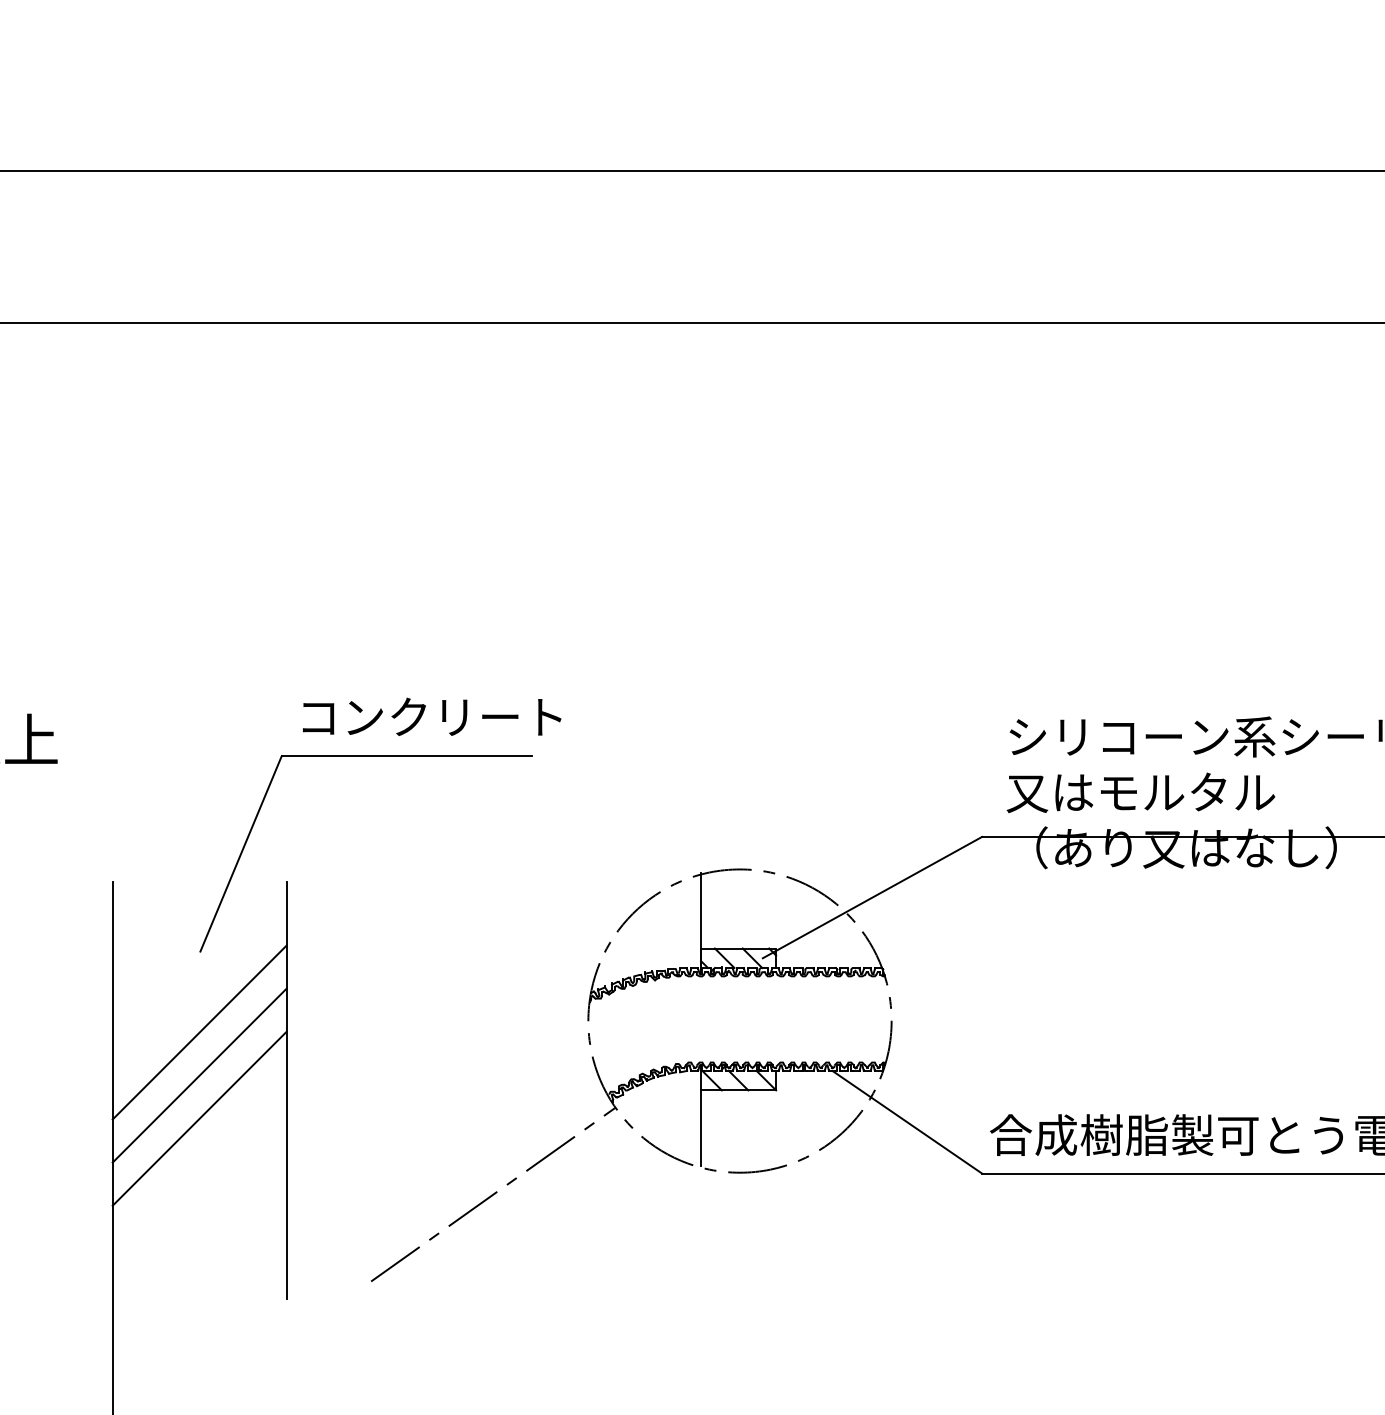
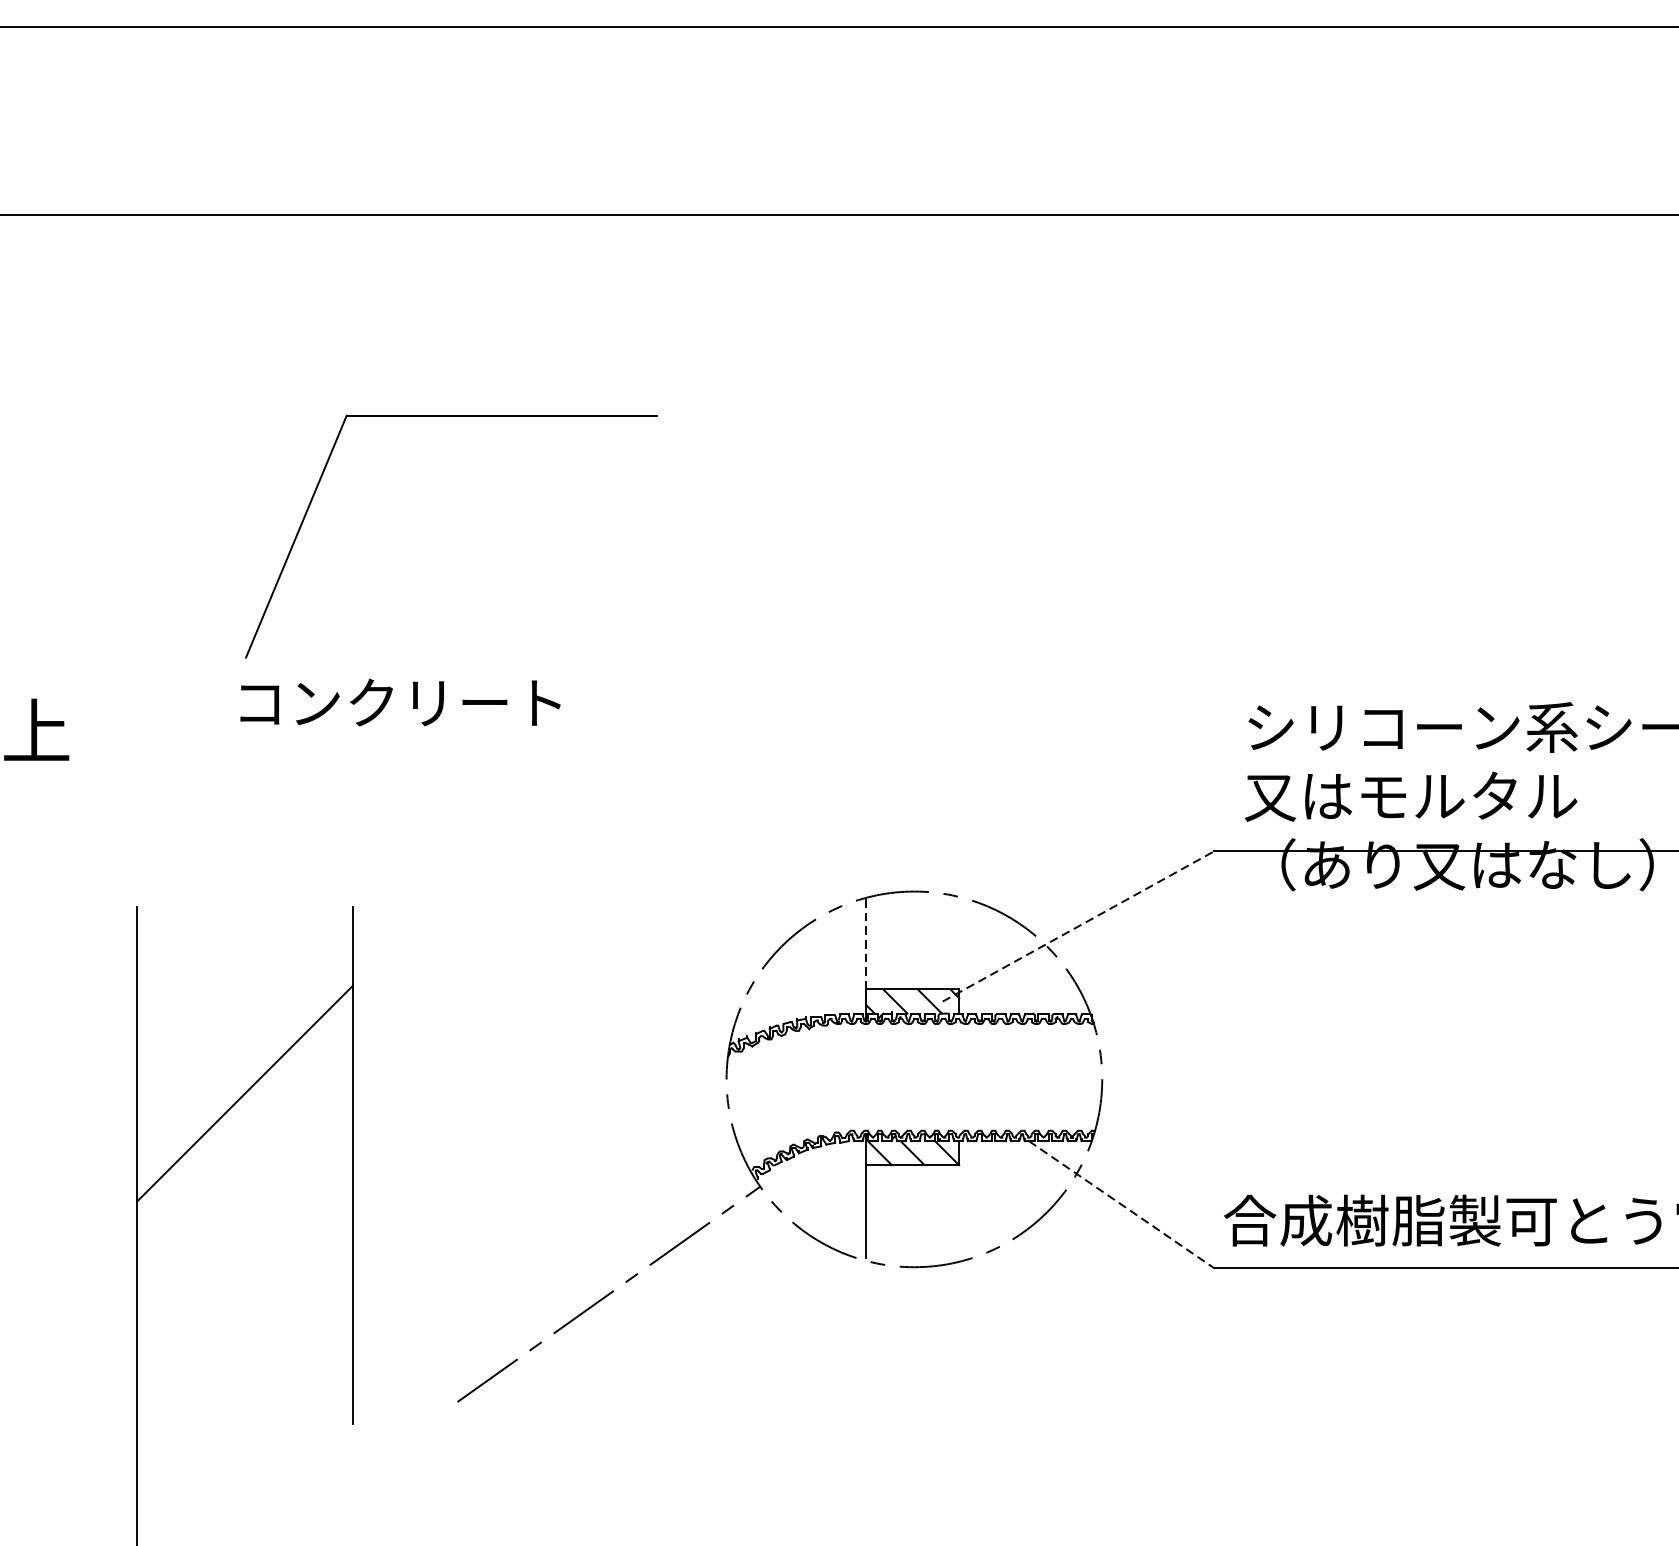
text: (432, 716) -> (400, 702), moved
part: (365, 756) -> (450, 415), moved
line: (872, 897) -> (1078, 926), solid -> dashed
line: (701, 910) -> (866, 942), solid -> dashed
line: (199, 1075) -> (244, 1146), removed
line: (199, 1118) -> (244, 1200), removed
line: (907, 1122) -> (1121, 1205), solid -> dashed

